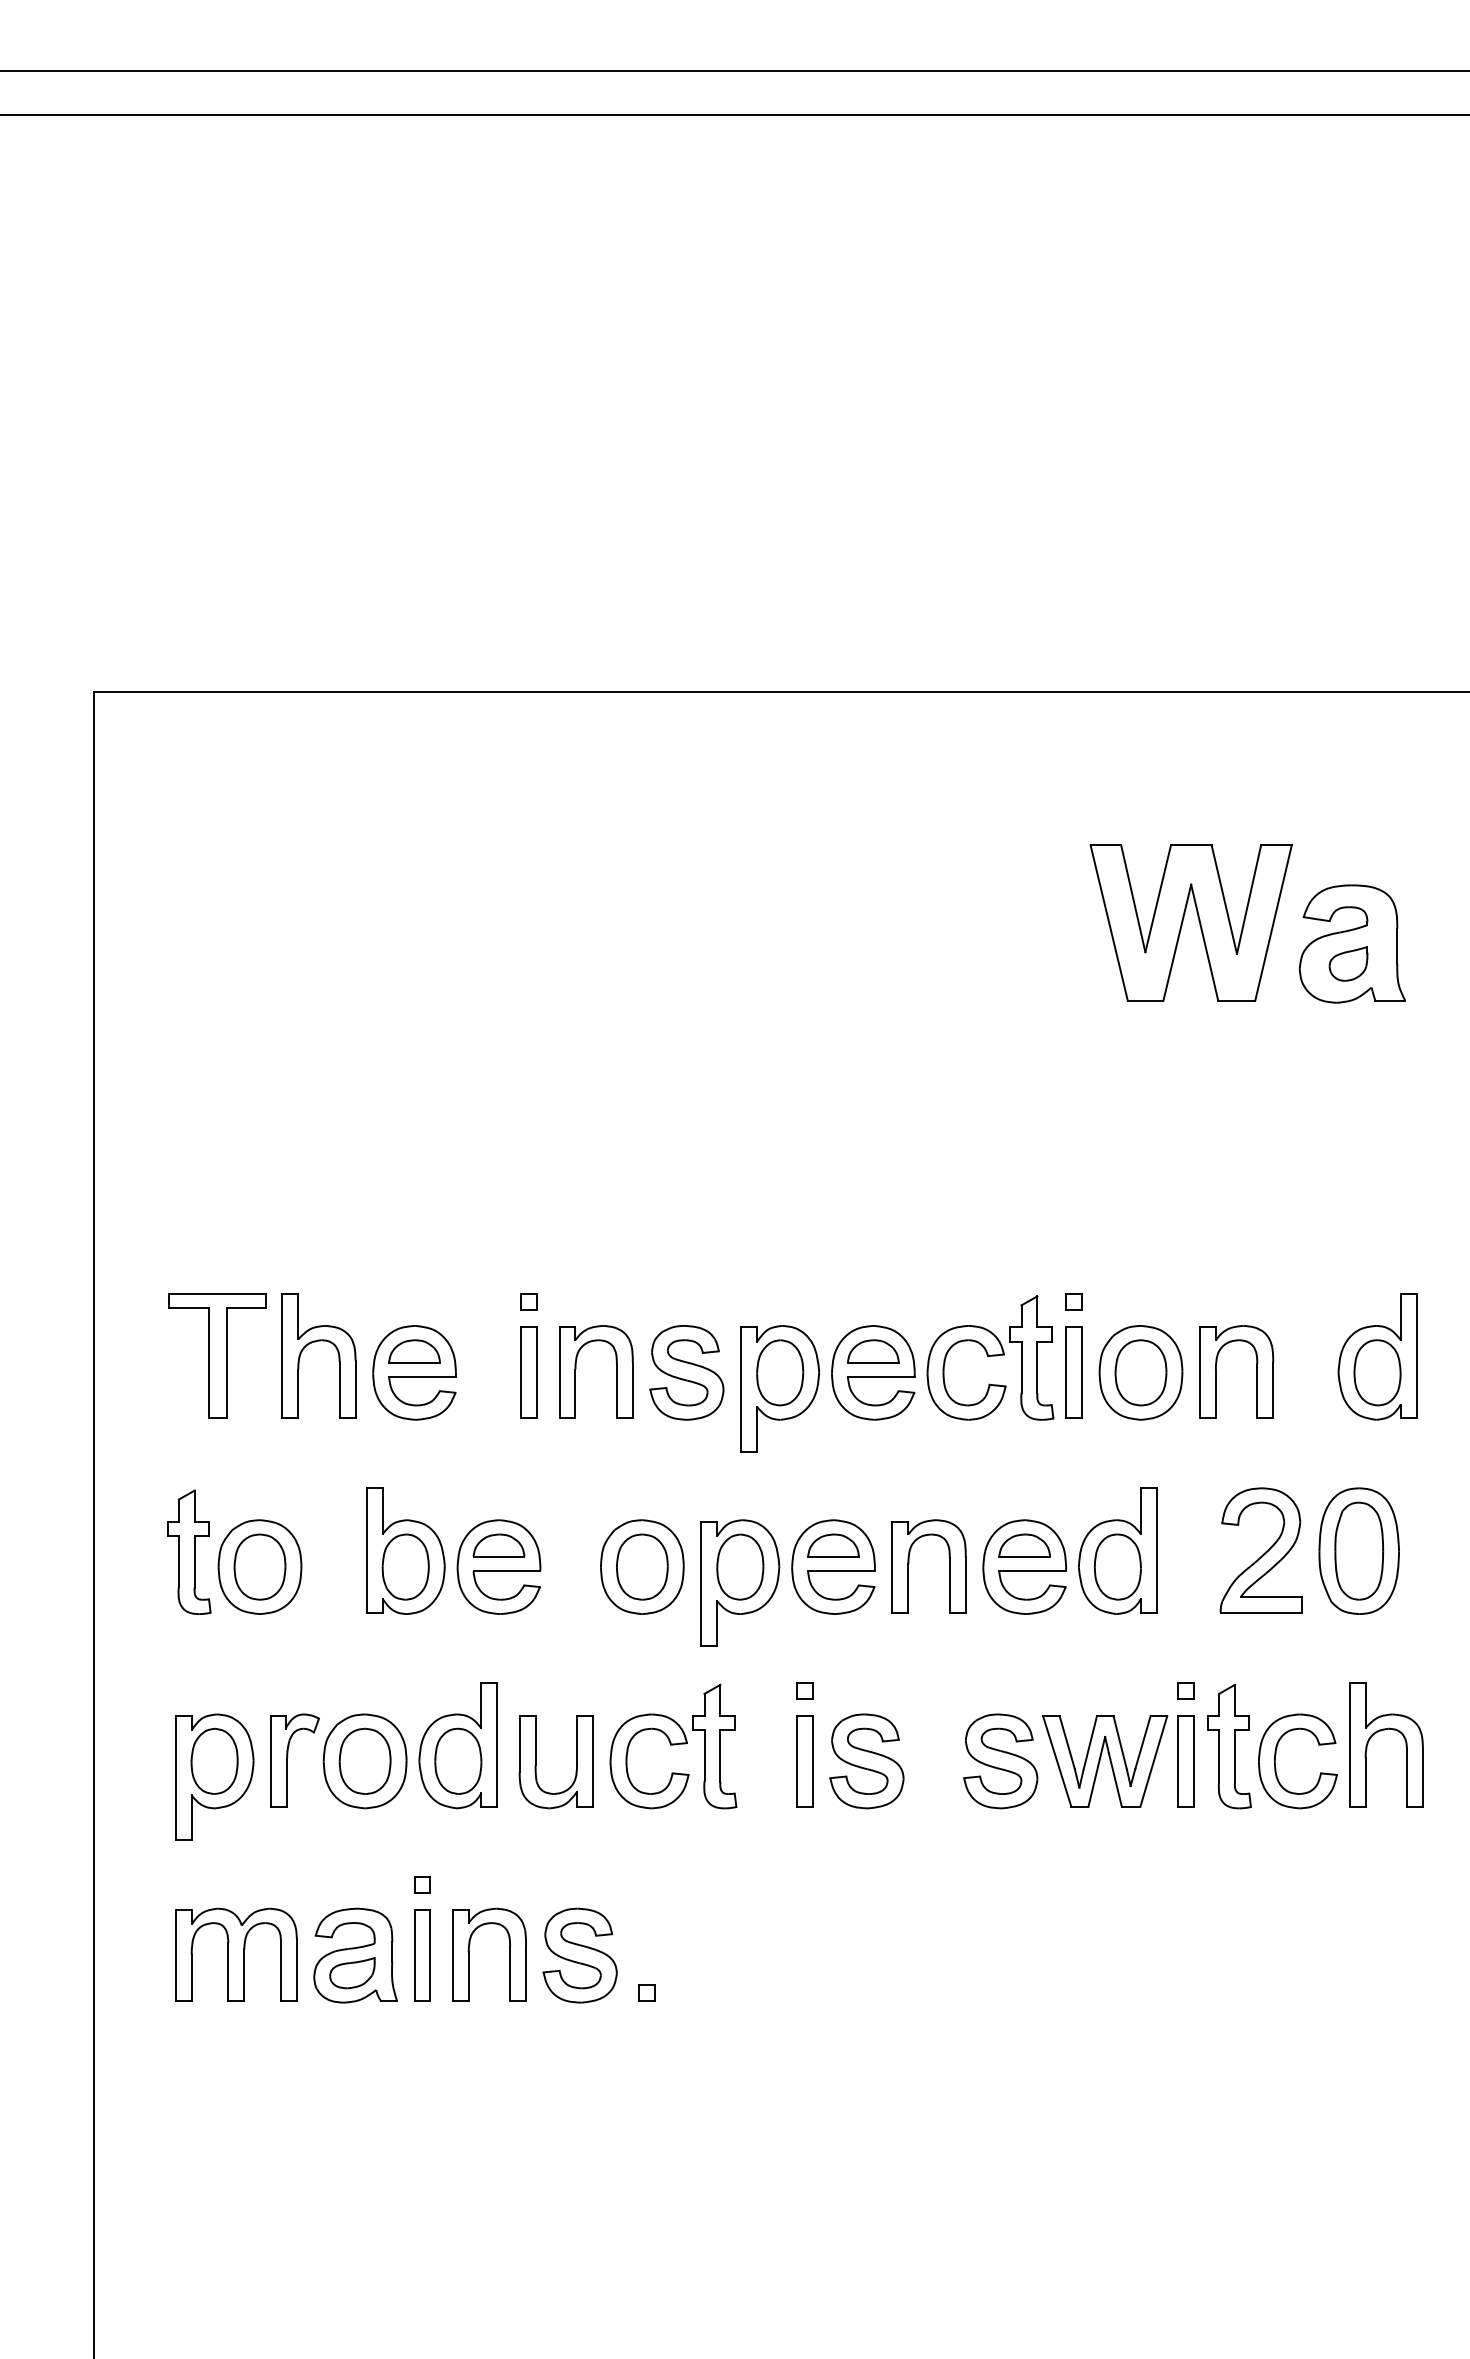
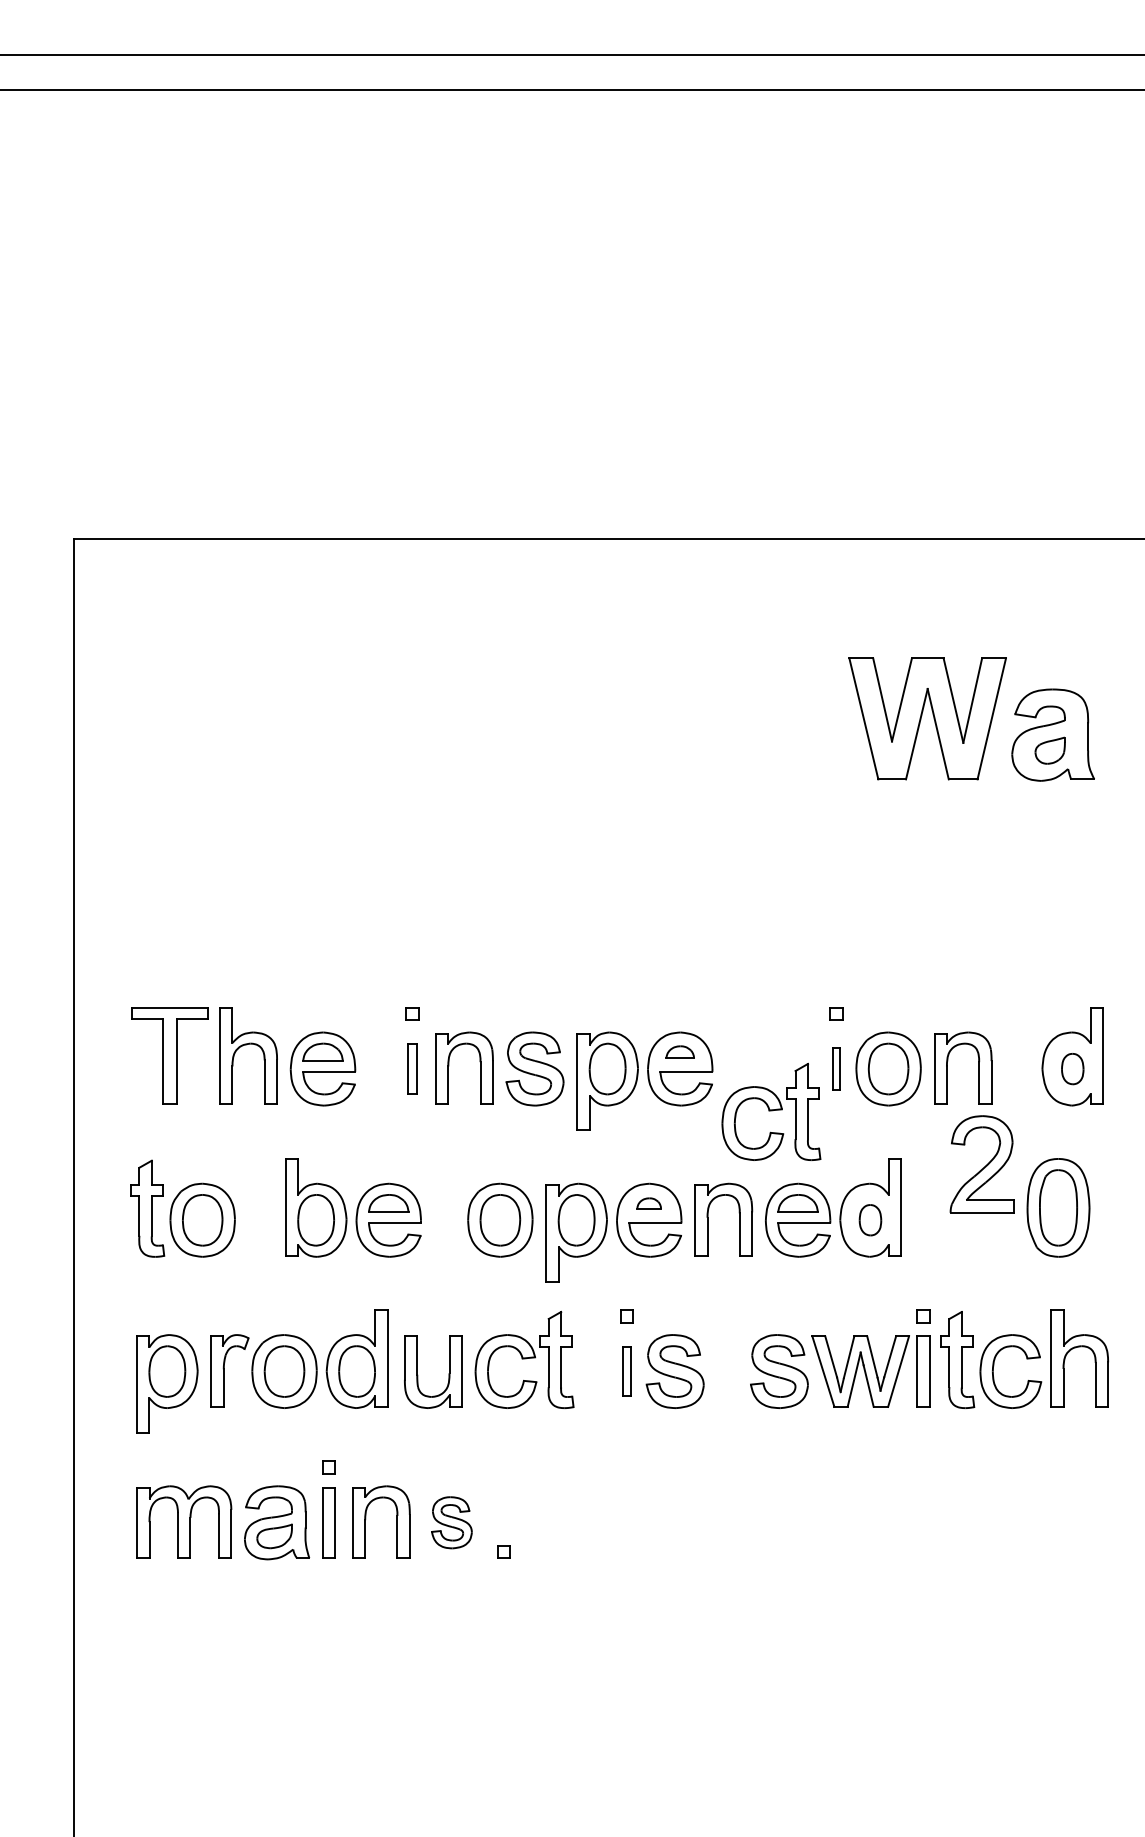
part: (873, 1351) -> (680, 1052), size x0.7
part: (990, 1357) -> (771, 1111), moved
part: (528, 1372) -> (411, 1068), size x0.7
part: (1073, 1372) -> (836, 1068), size x0.6
part: (1377, 1372) -> (1072, 1068), size x0.6
part: (833, 1545) -> (649, 1203), size x0.6
part: (1260, 1550) -> (981, 1164), moved
part: (1117, 1566) -> (870, 1219), size x0.6
part: (804, 1761) -> (626, 1371), size x0.7
part: (579, 1955) -> (451, 1522), size x0.7

